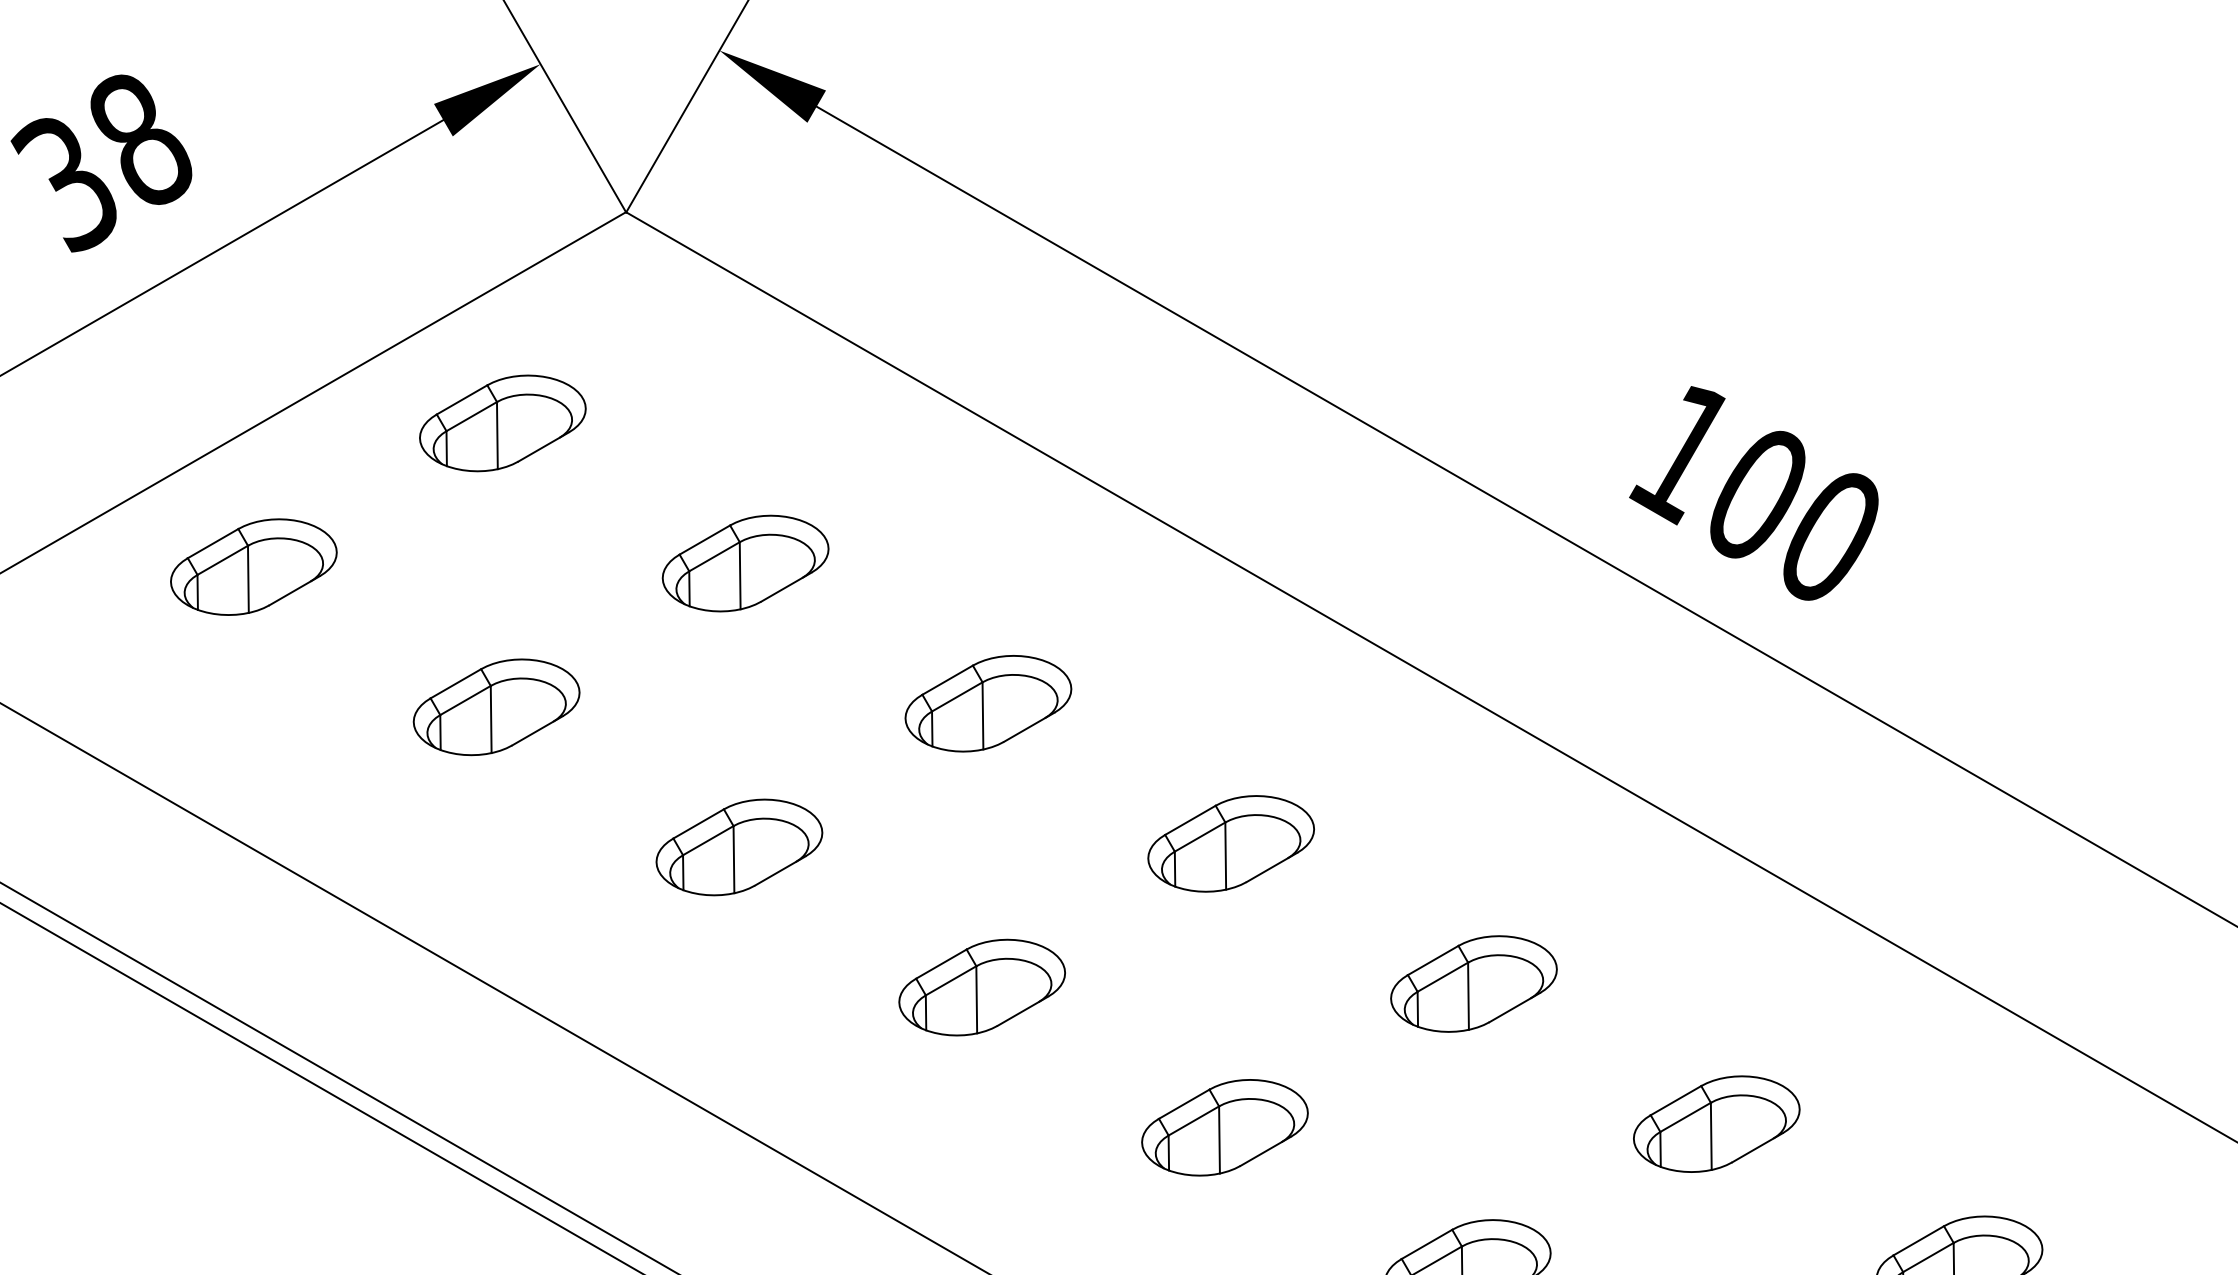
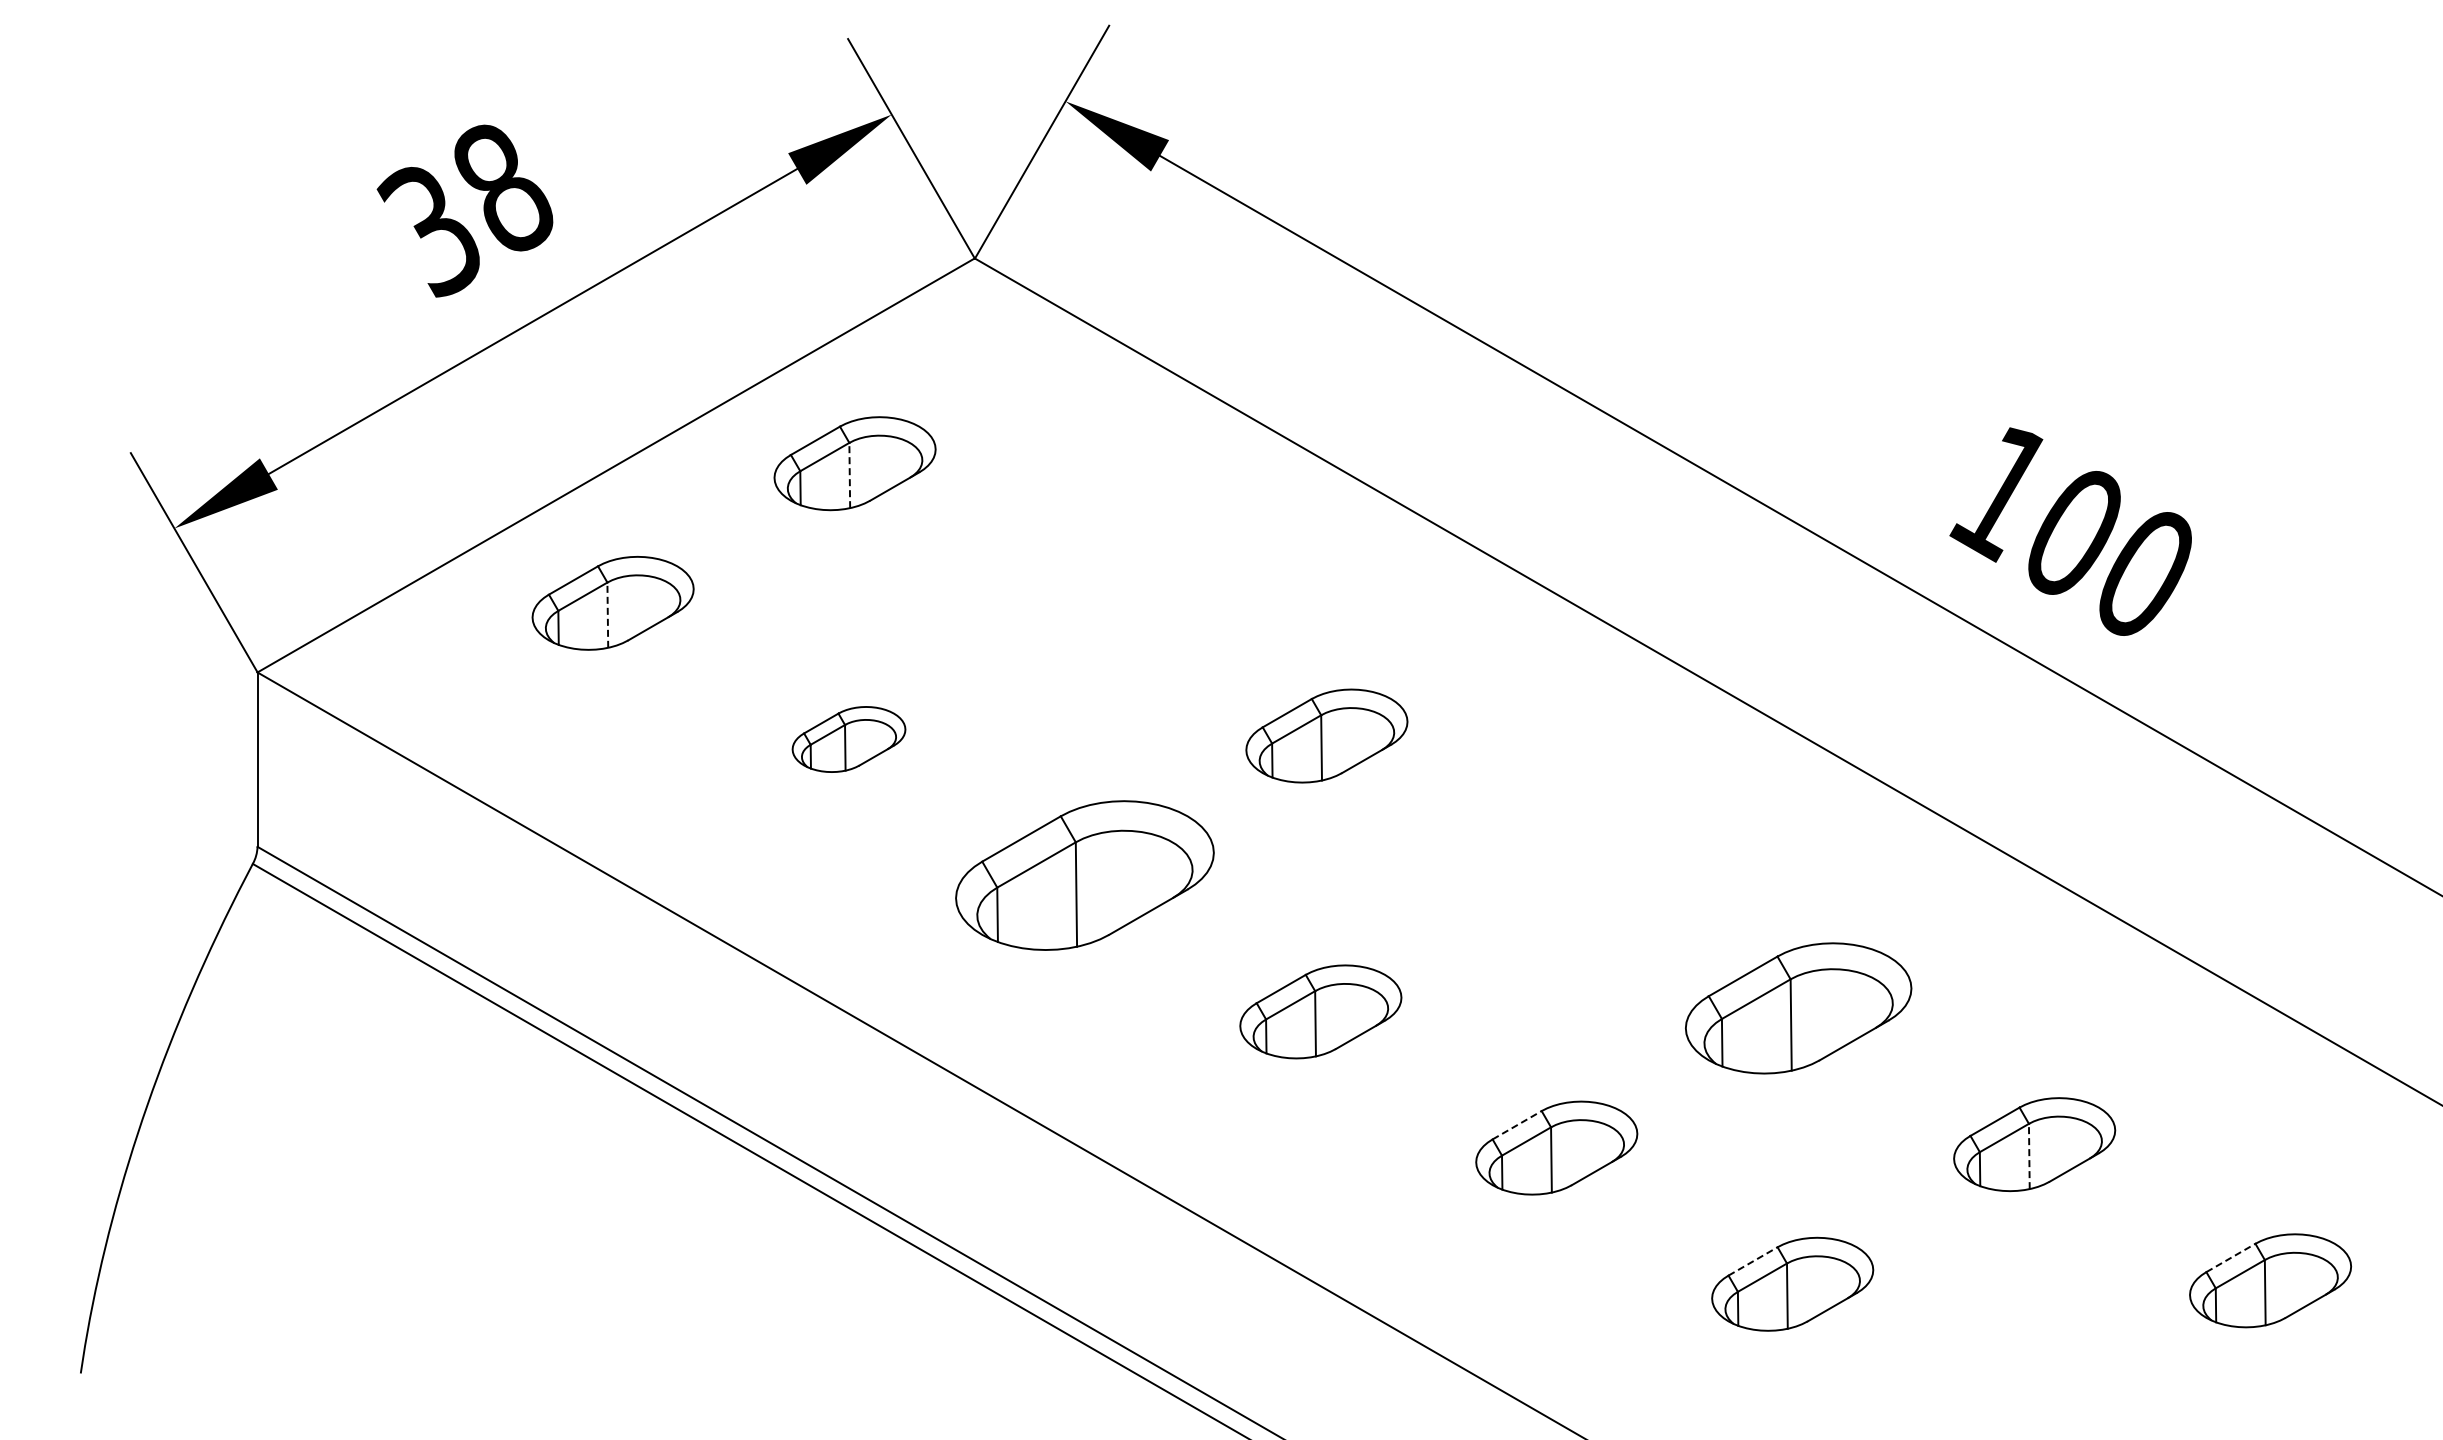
line: (497, 435) -> (849, 475), solid -> dashed
part: (745, 563) -> (1090, 599), removed
line: (248, 579) -> (607, 615), solid -> dashed
part: (496, 707) -> (848, 739), size x0.7
part: (1230, 843) -> (1562, 871), removed
part: (738, 847) -> (1084, 875), size x1.6
part: (1473, 984) -> (1798, 1008), size x1.4
line: (1184, 1104) -> (1517, 1125), solid -> dashed
line: (1711, 1136) -> (2029, 1156), solid -> dashed
line: (1919, 1240) -> (2231, 1257), solid -> dashed
line: (1427, 1244) -> (1753, 1261), solid -> dashed

